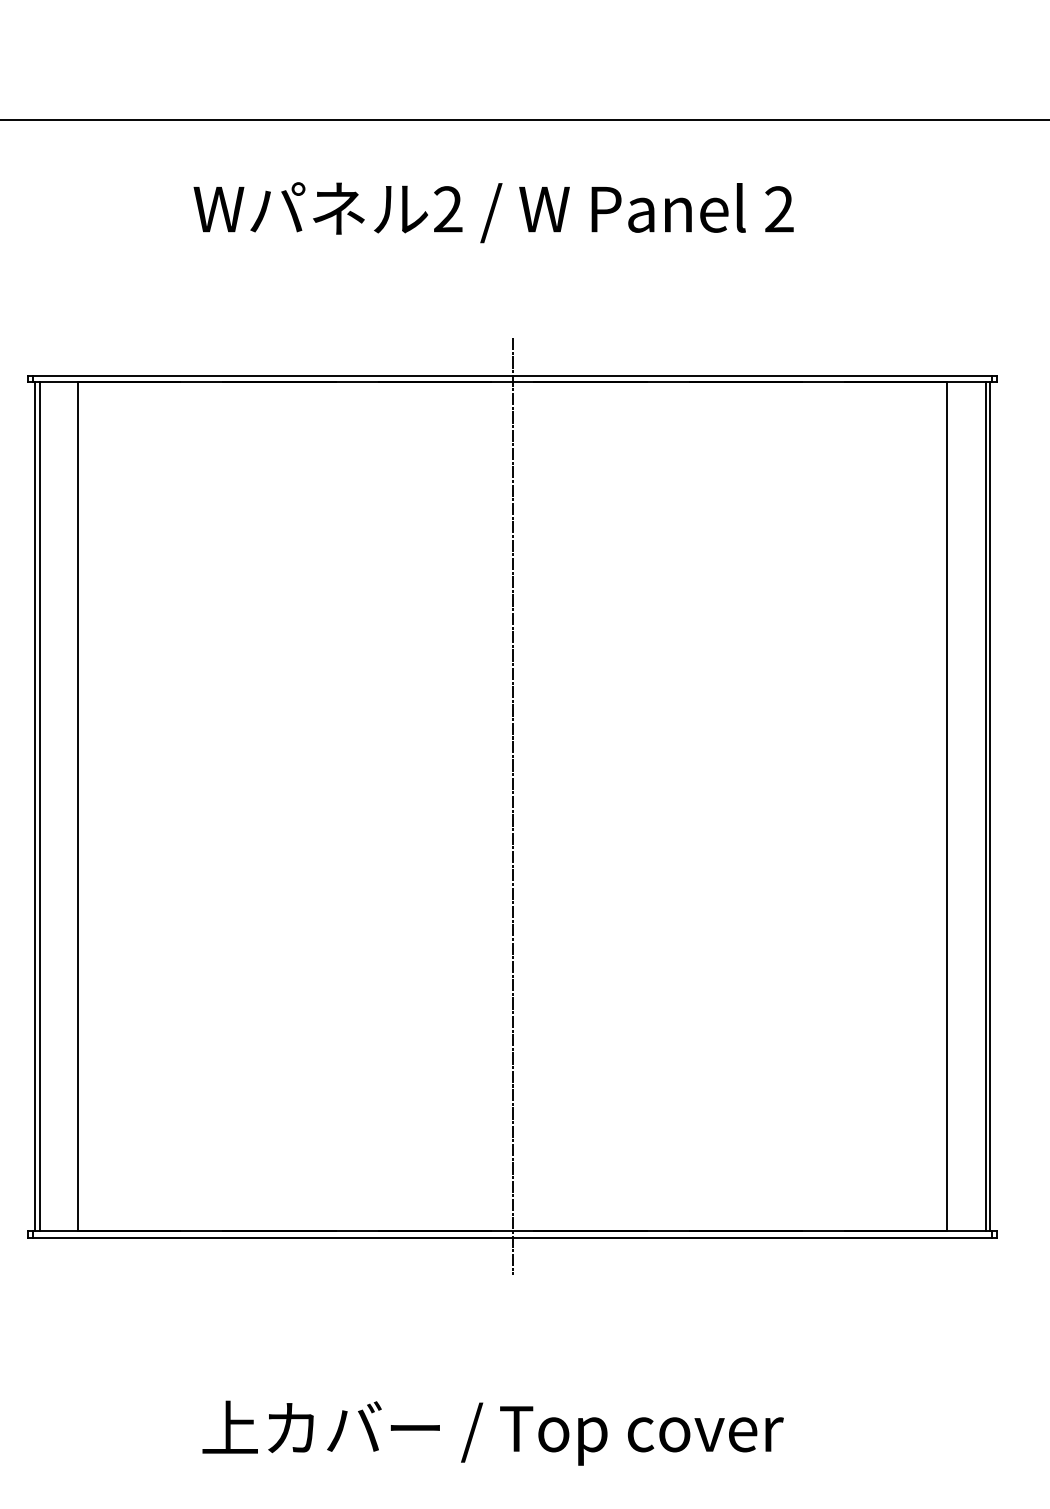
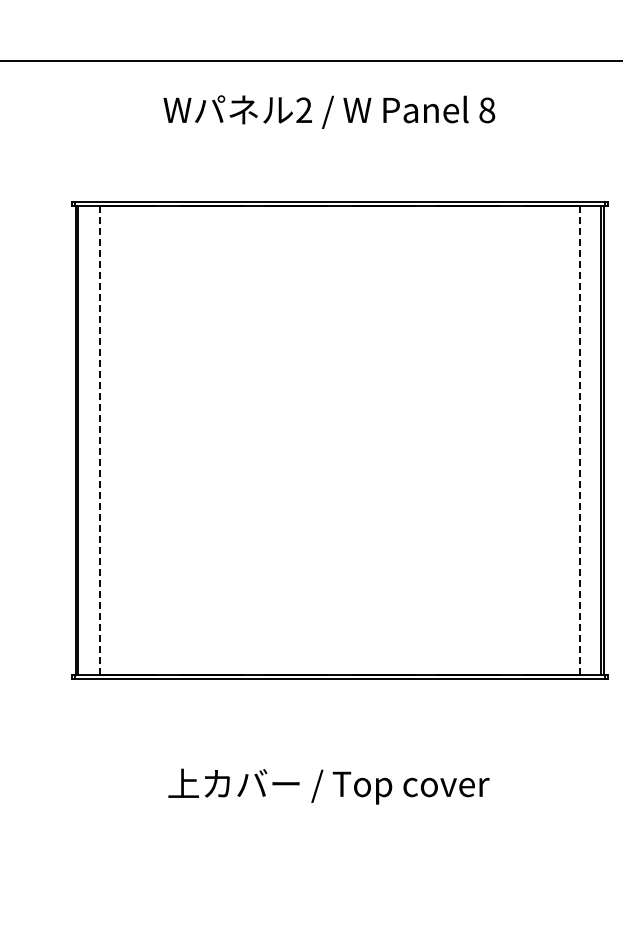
text: (779, 209) -> (487, 110), 2 -> 8
line: (77, 806) -> (99, 440), solid -> dashed
line: (512, 806) -> (339, 440), removed
line: (946, 806) -> (579, 440), solid -> dashed

